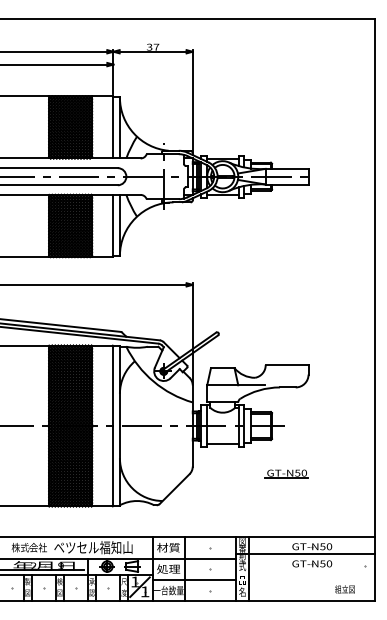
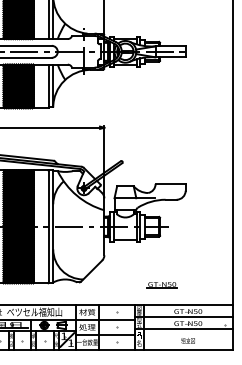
part: (286, 473) -> (161, 284), moved
line: (305, 571) -> (183, 328), added
part: (344, 589) -> (187, 340), moved

